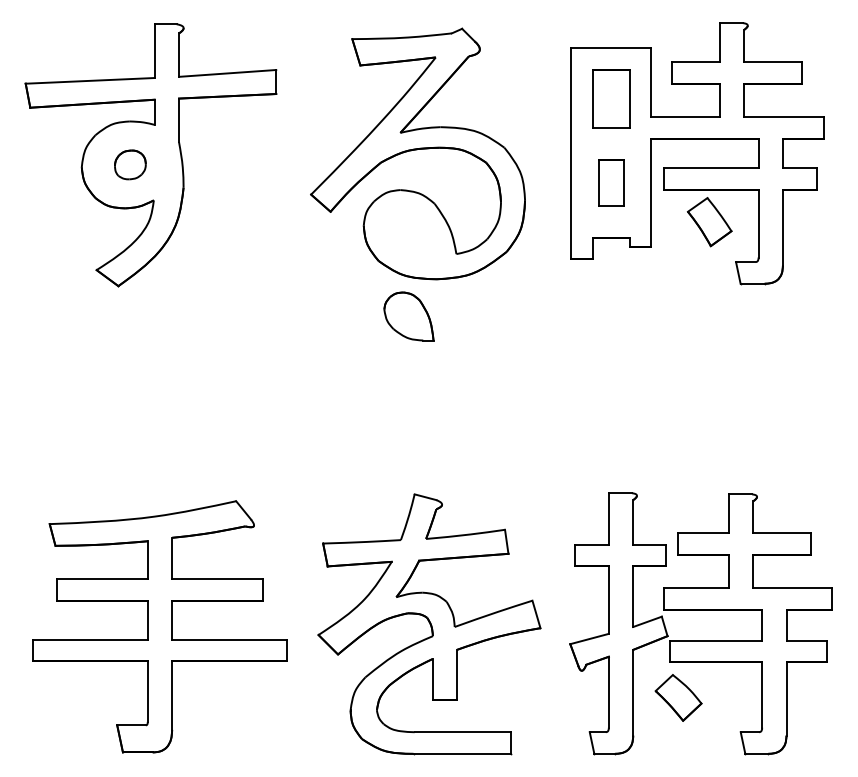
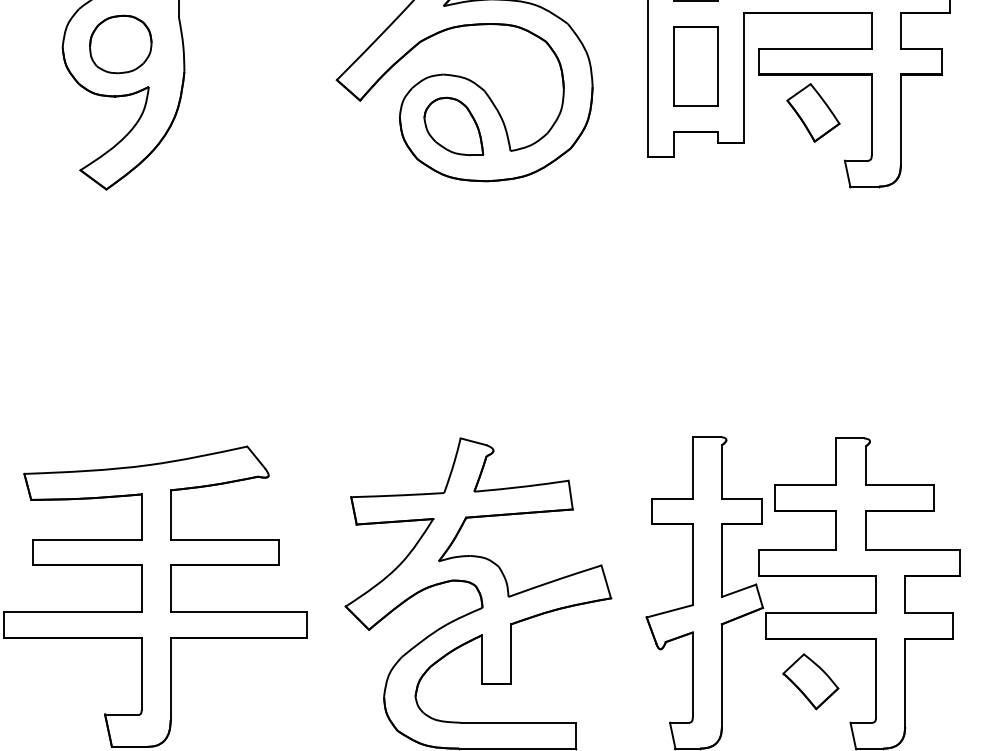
part: (130, 164) -> (120, 44), size x1.67
part: (611, 182) -> (695, 65), size x1.43
part: (408, 316) -> (453, 126), moved
part: (678, 697) -> (810, 681), moved

